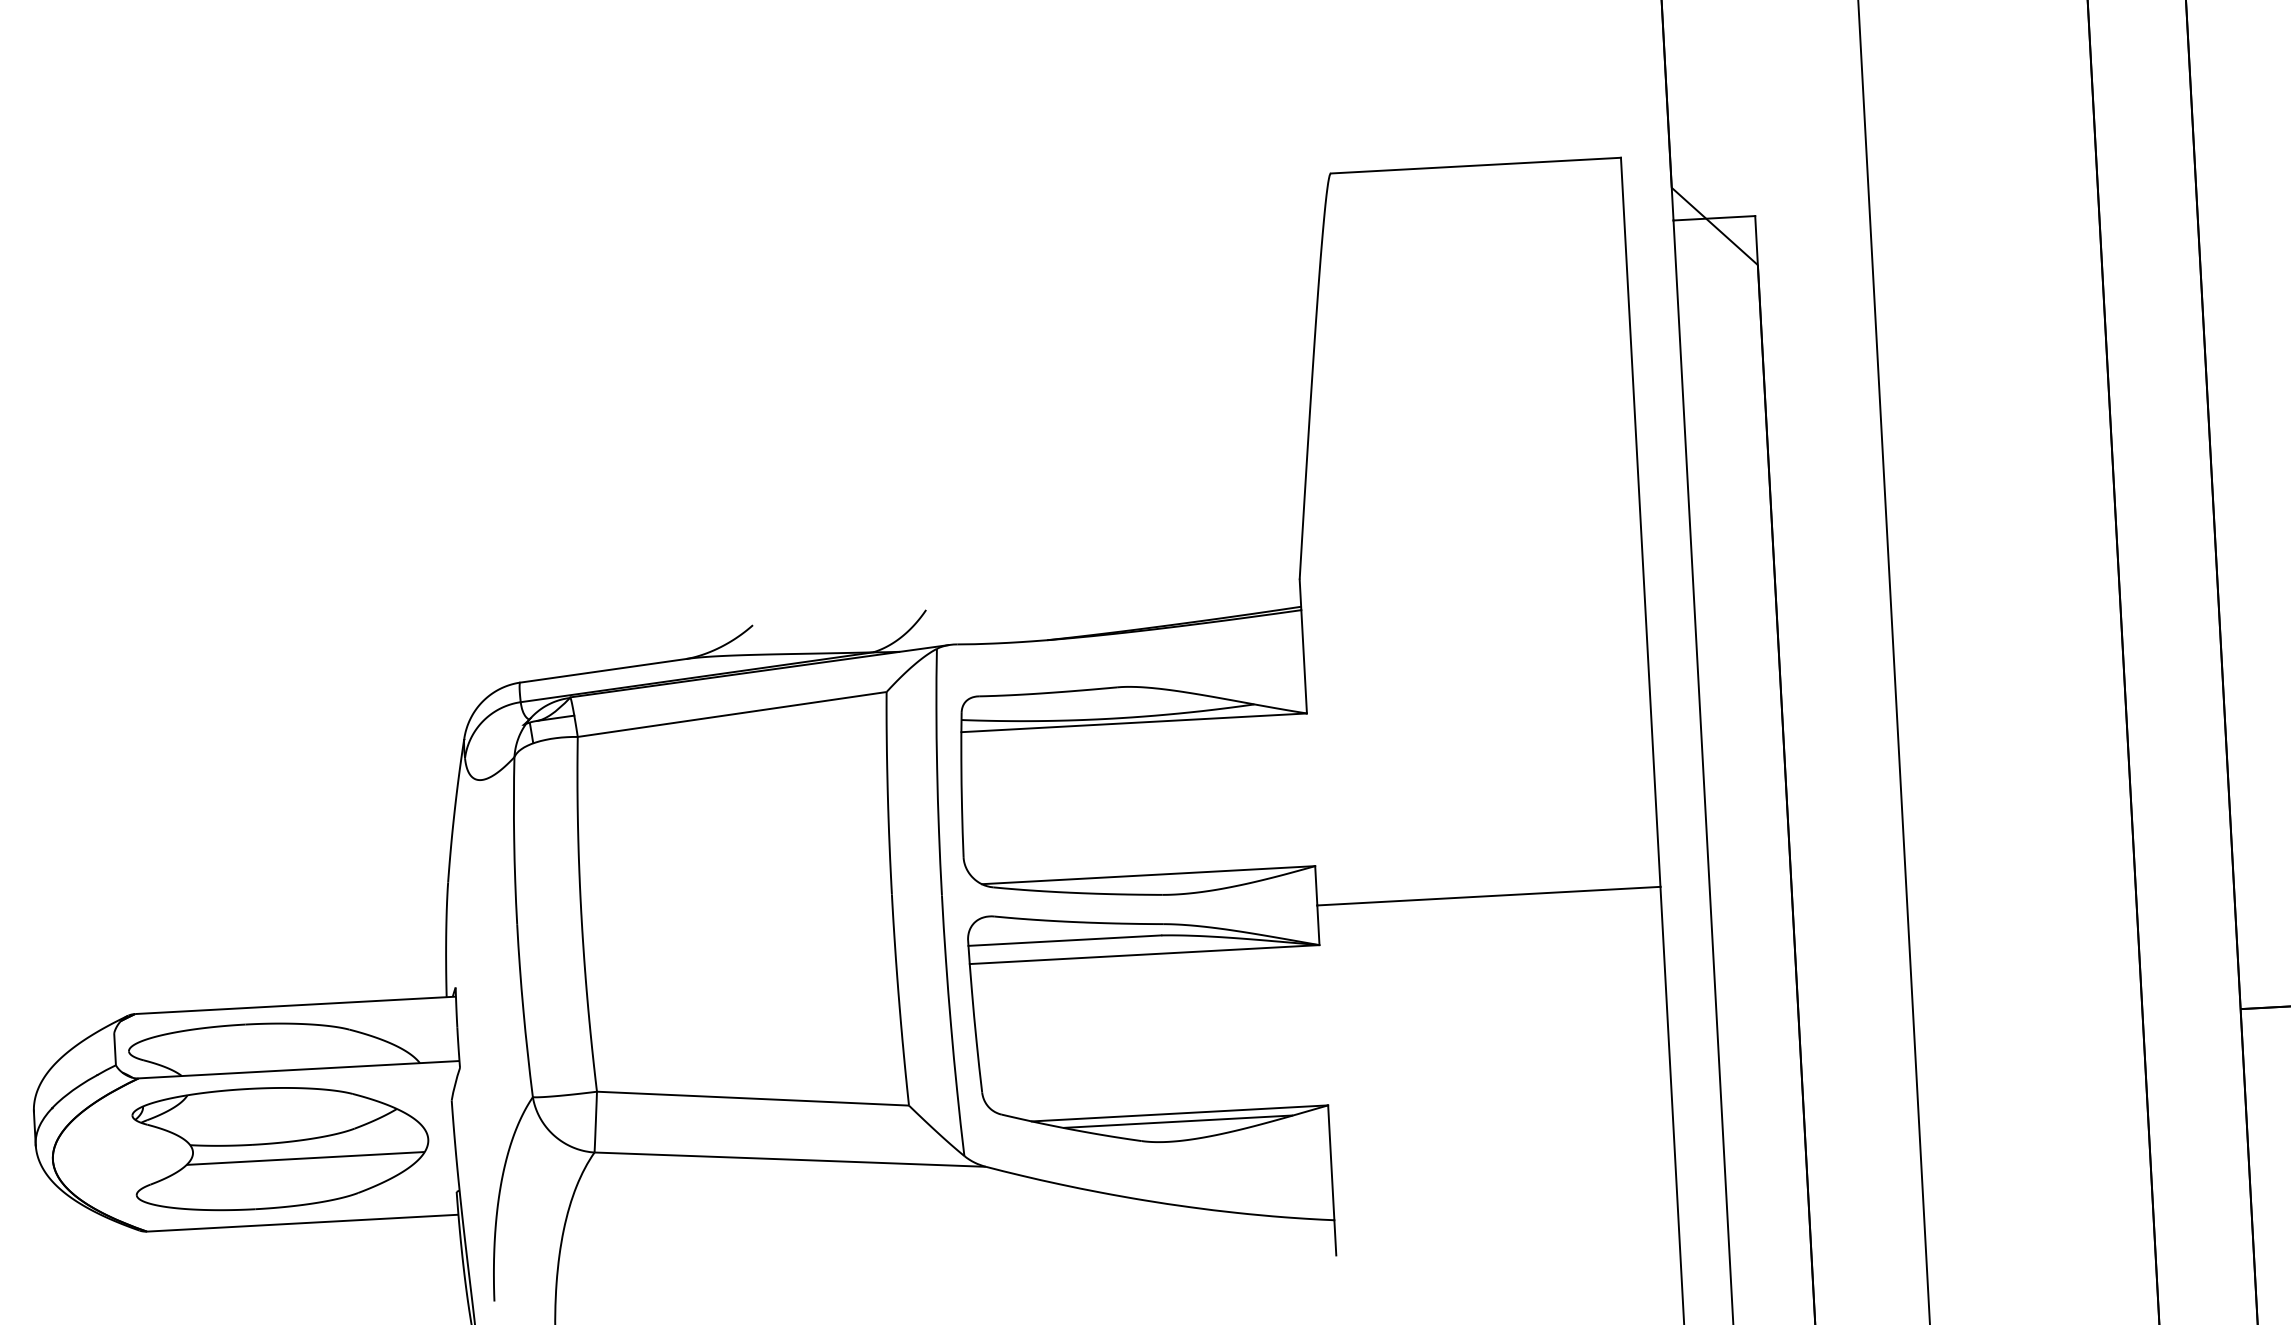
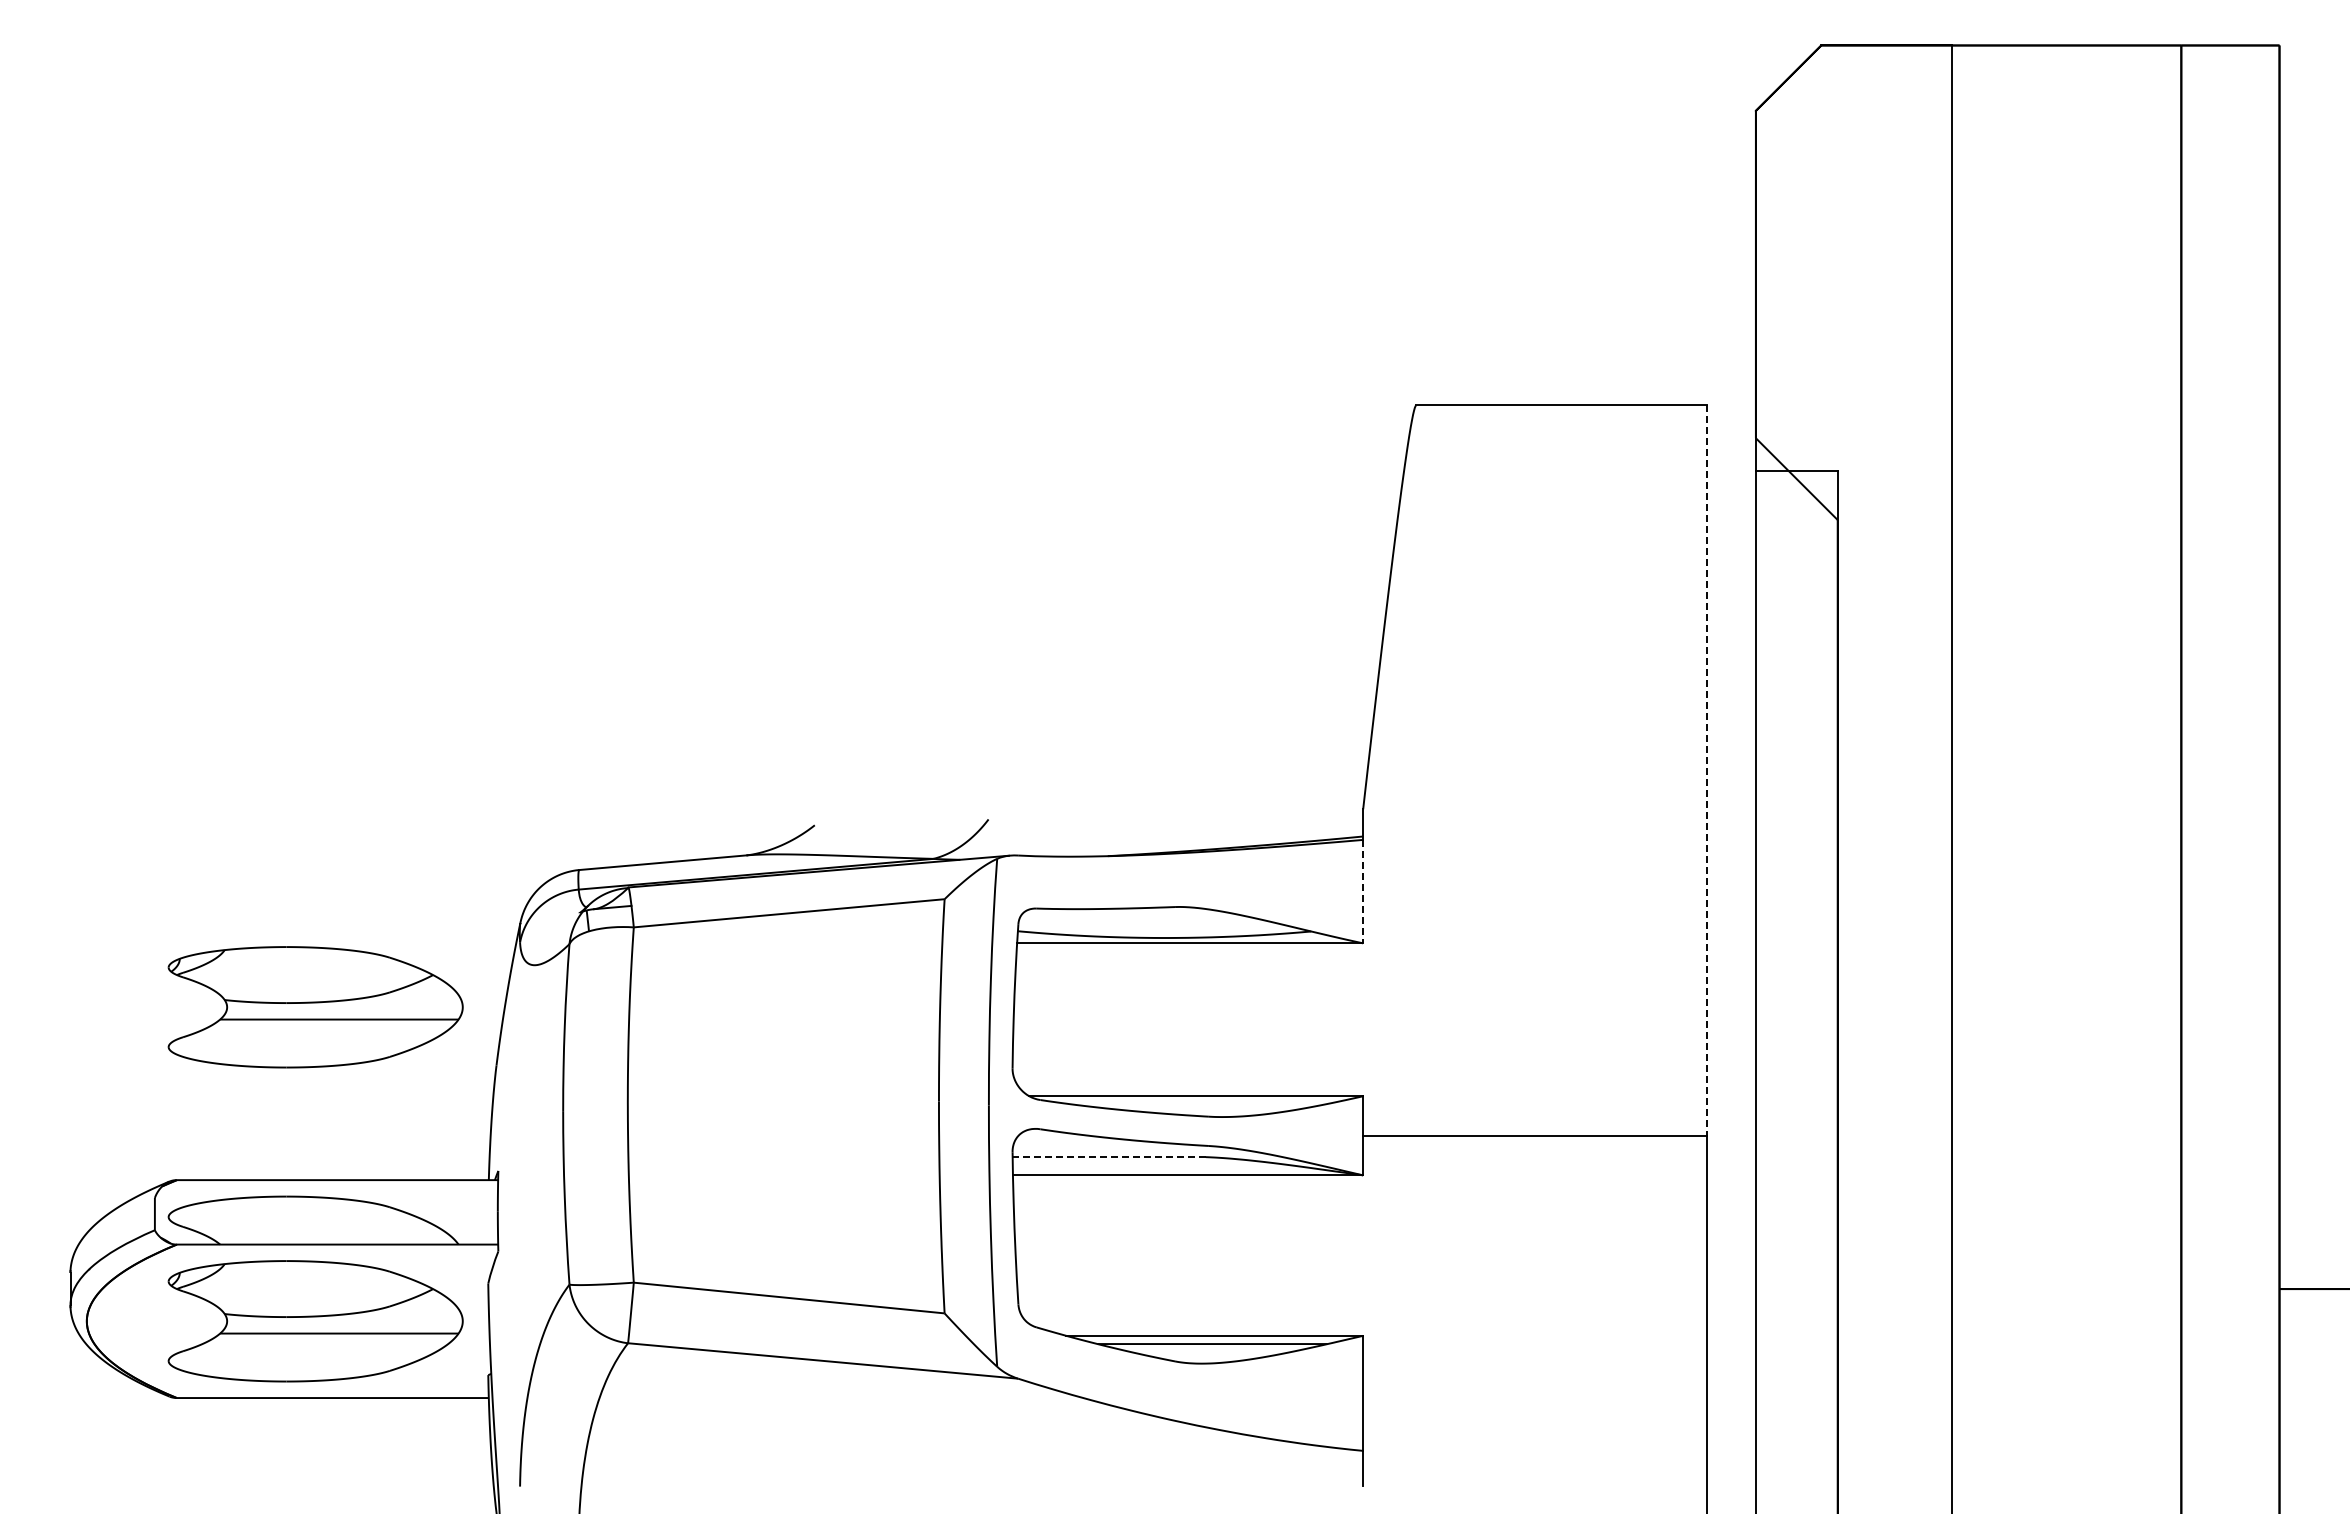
line: (1640, 523) -> (1706, 771), solid -> dashed
line: (1304, 661) -> (1363, 891), solid -> dashed
part: (264, 834) -> (315, 1007), added
line: (1065, 941) -> (1109, 1157), solid -> dashed

